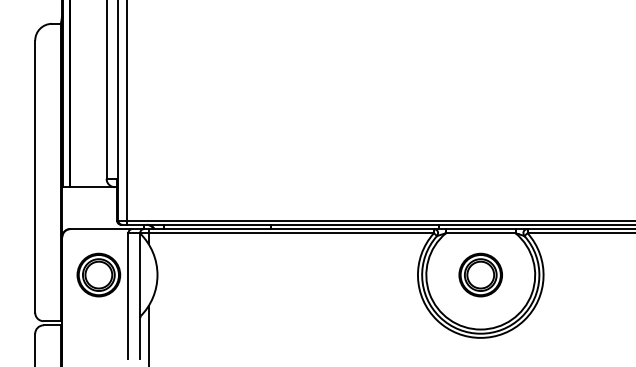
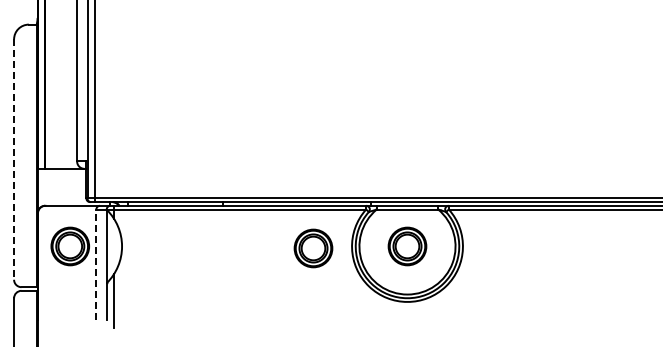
line: (35, 177) -> (14, 160), solid -> dashed
part: (374, 277) -> (313, 248), added
line: (128, 295) -> (96, 264), solid -> dashed

